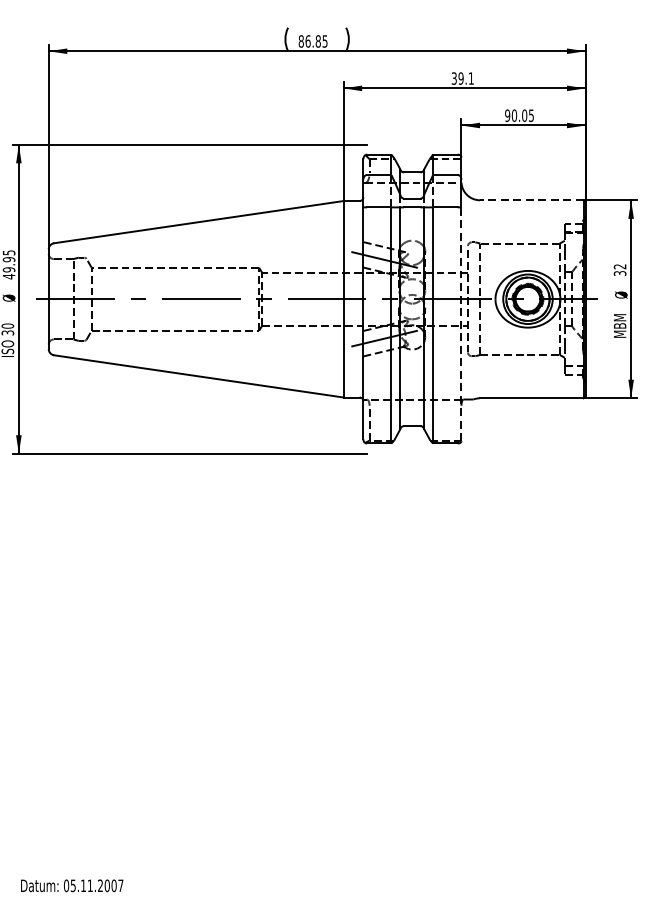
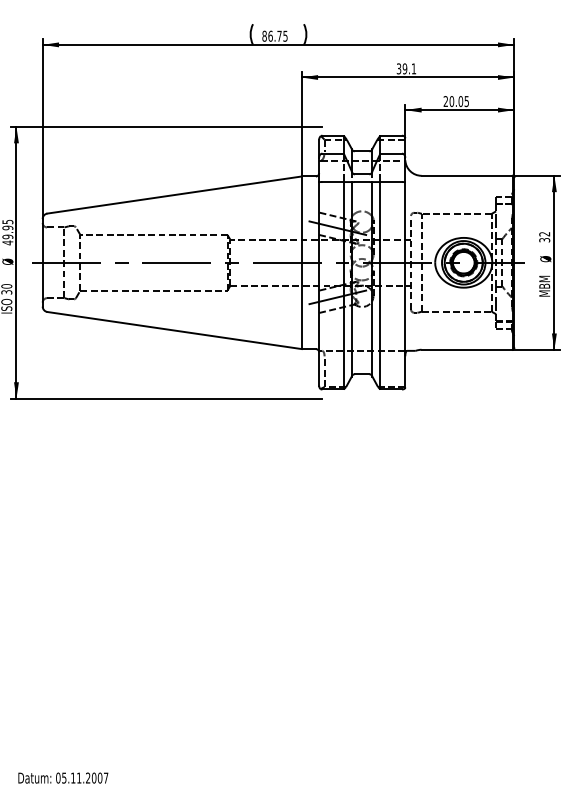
text: (318, 40) -> (279, 35), 86.85 -> 86.75
text: (507, 115) -> (445, 101), 90.05 -> 20.05
line: (532, 199) -> (467, 175), dashed -> solid
line: (461, 323) -> (405, 284), dashed -> solid

